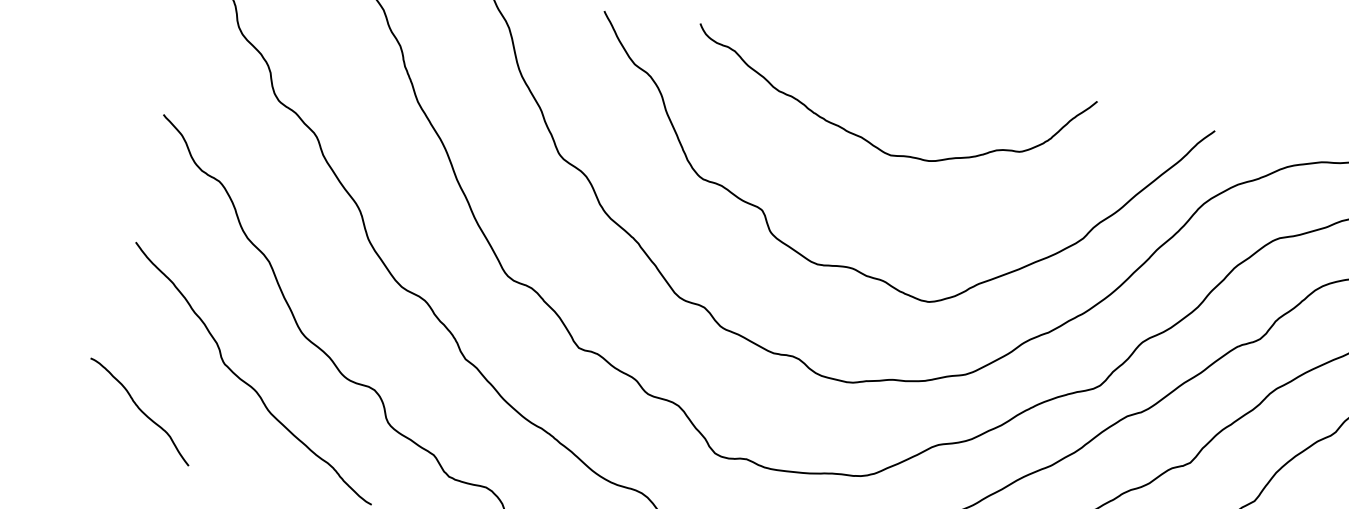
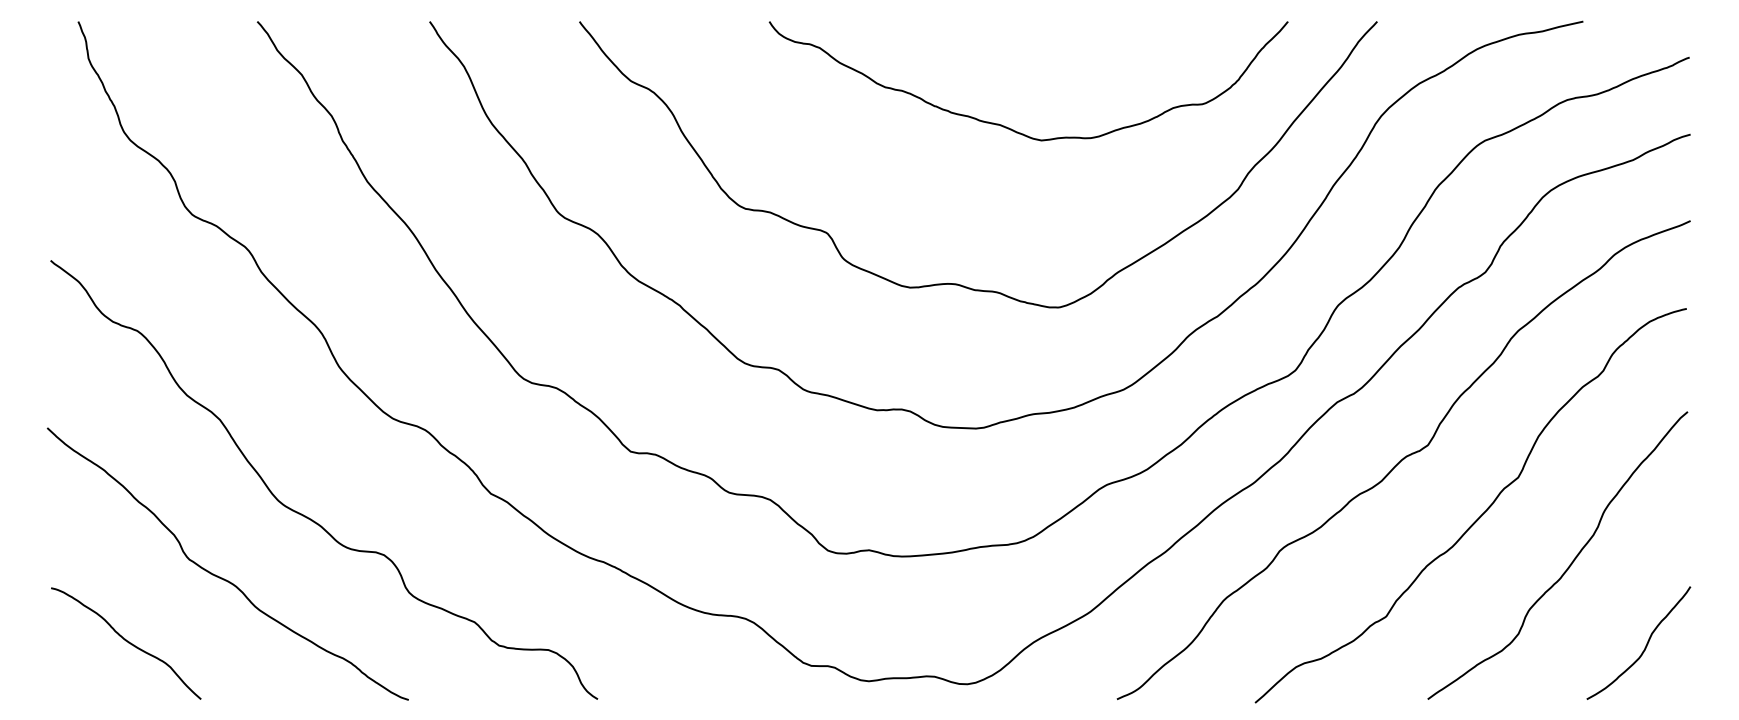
curve: (868, 140) -> (1009, 127), moved
curve: (140, 411) -> (127, 642), moved

